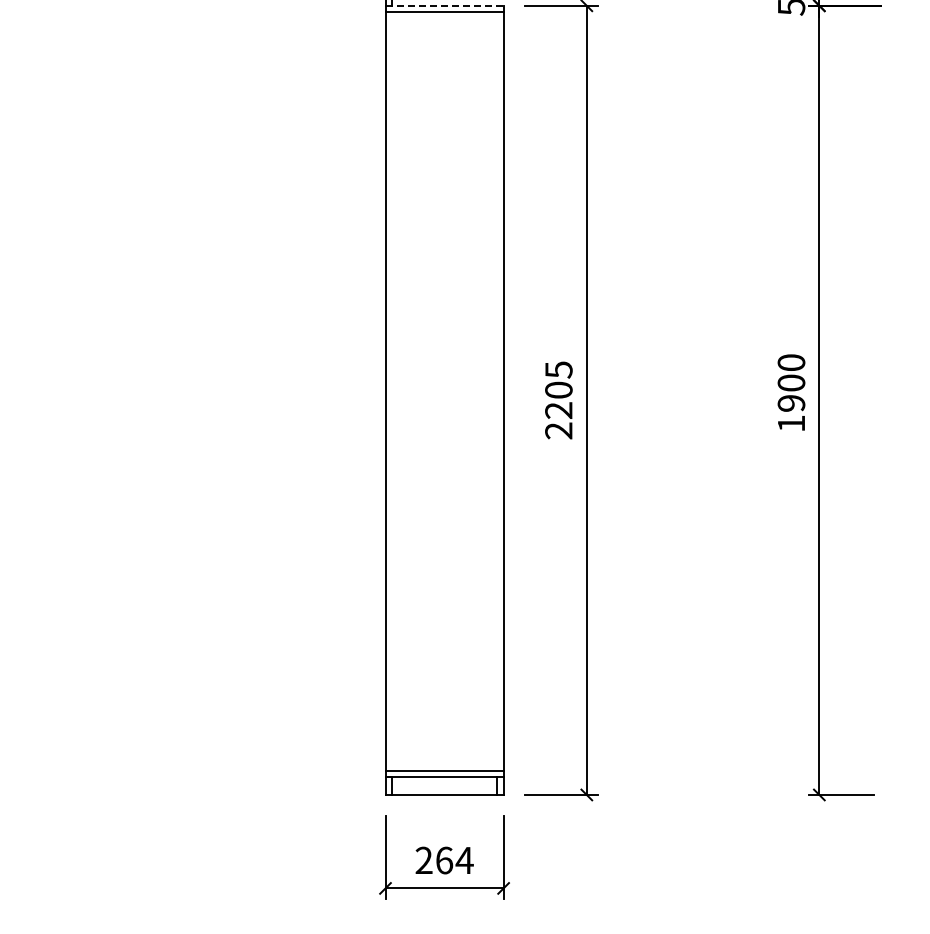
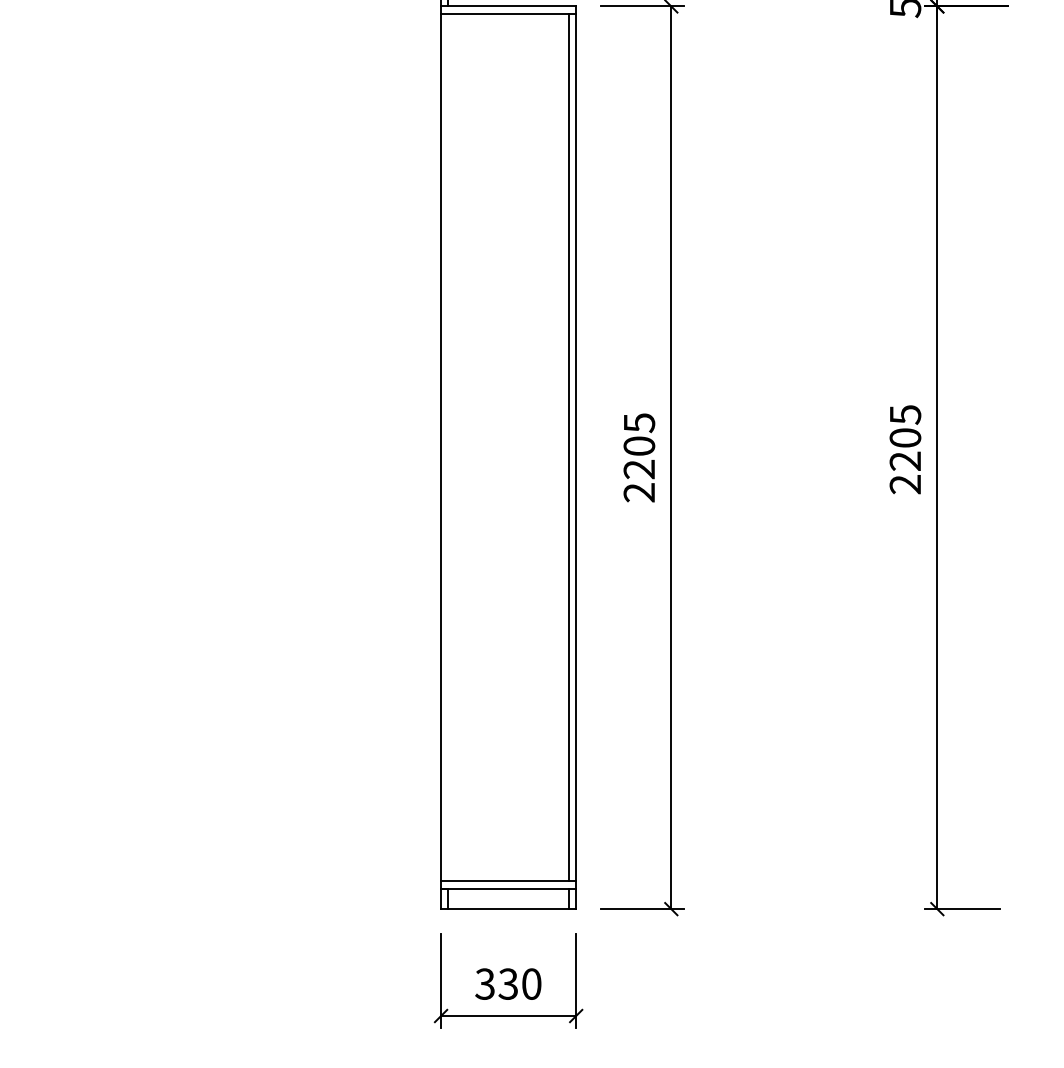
line: (445, 5) -> (509, 6), dashed -> solid
line: (497, 391) -> (569, 447), added
text: (791, 393) -> (905, 449), 1900 -> 2205
text: (444, 860) -> (508, 984), 264 -> 330

